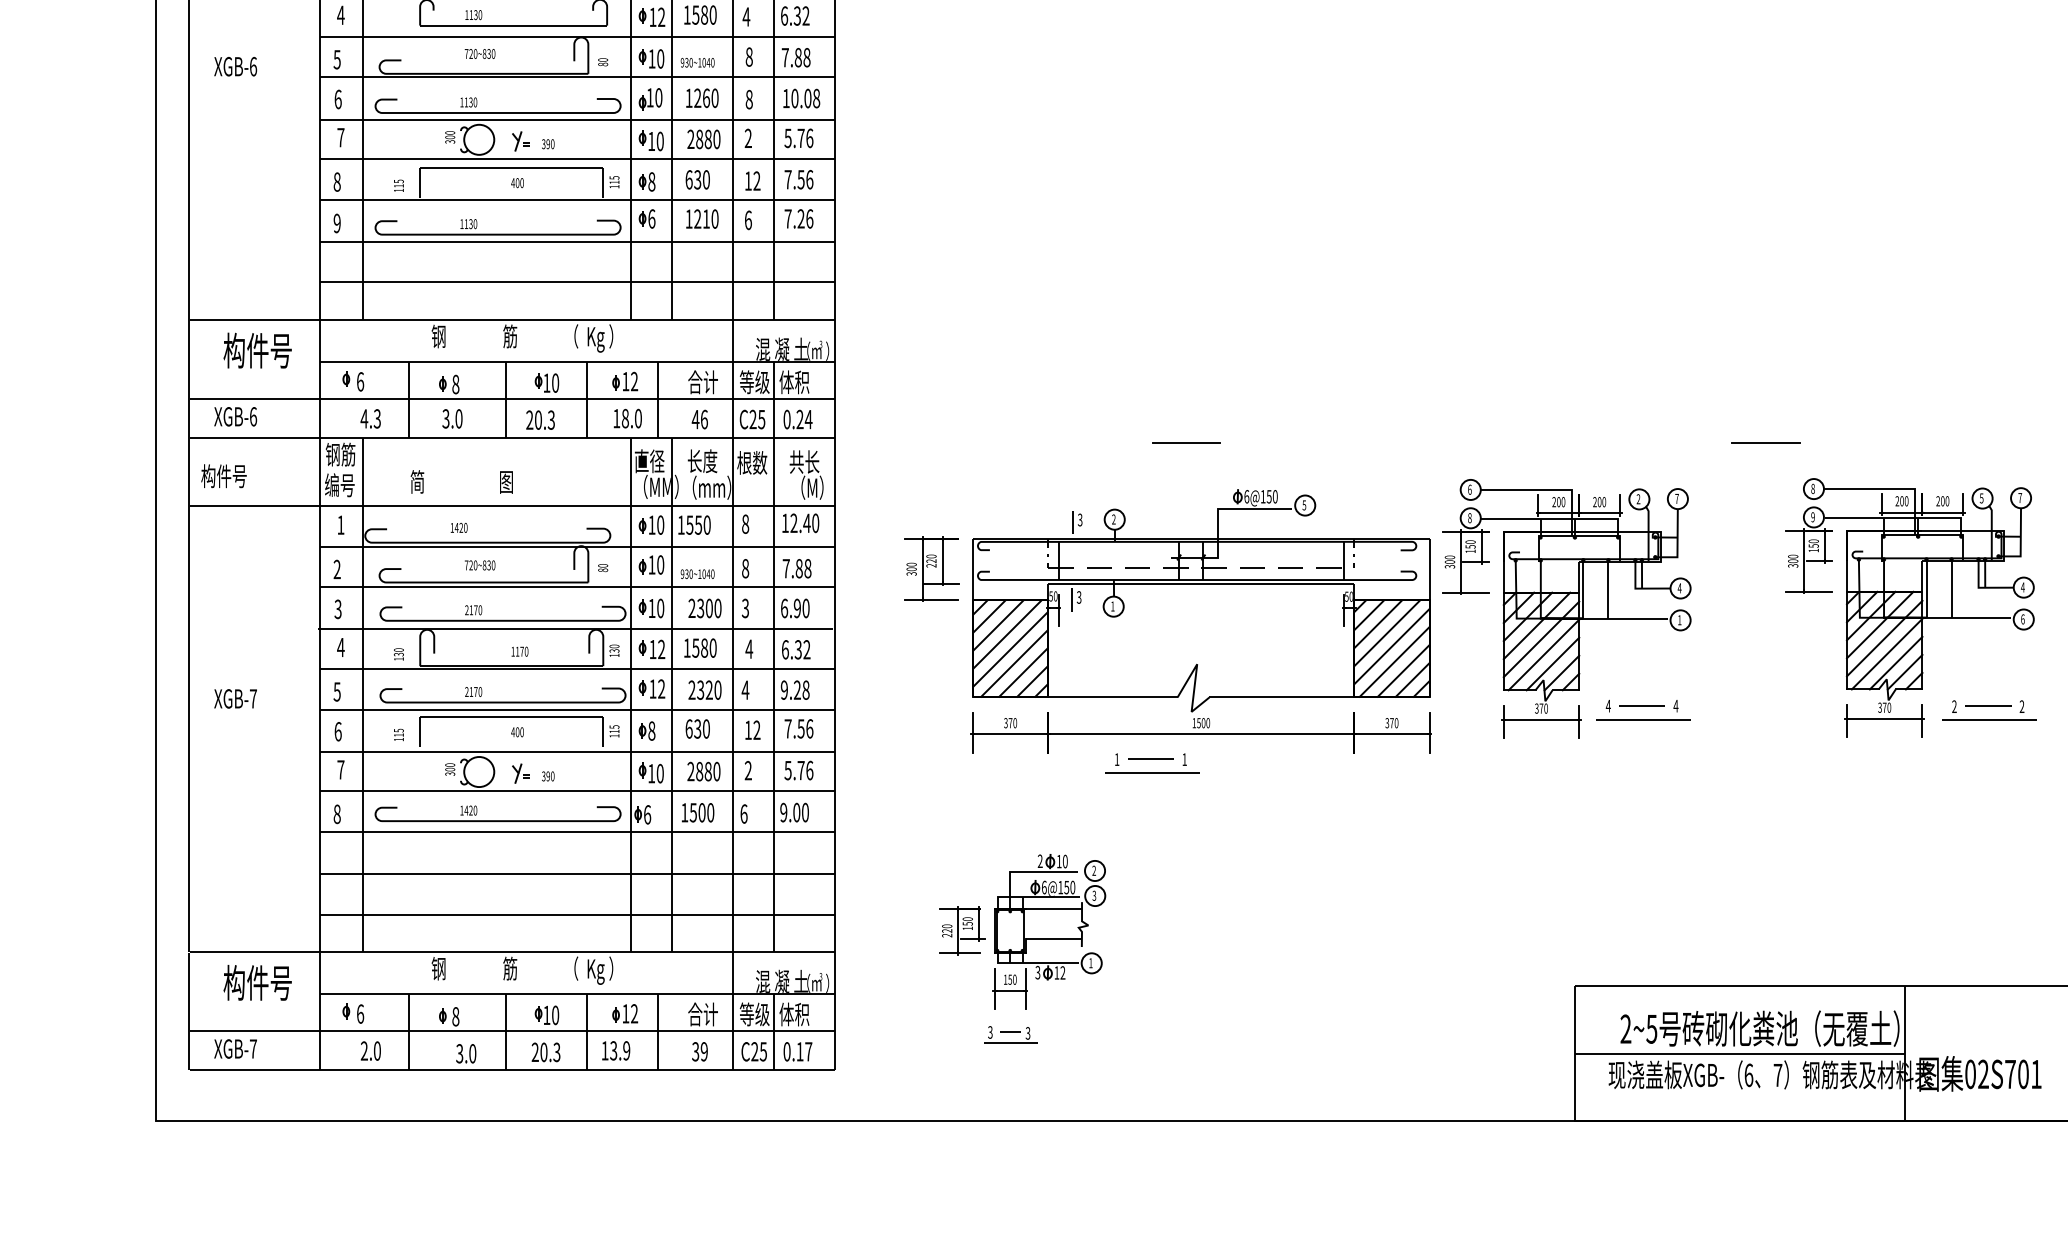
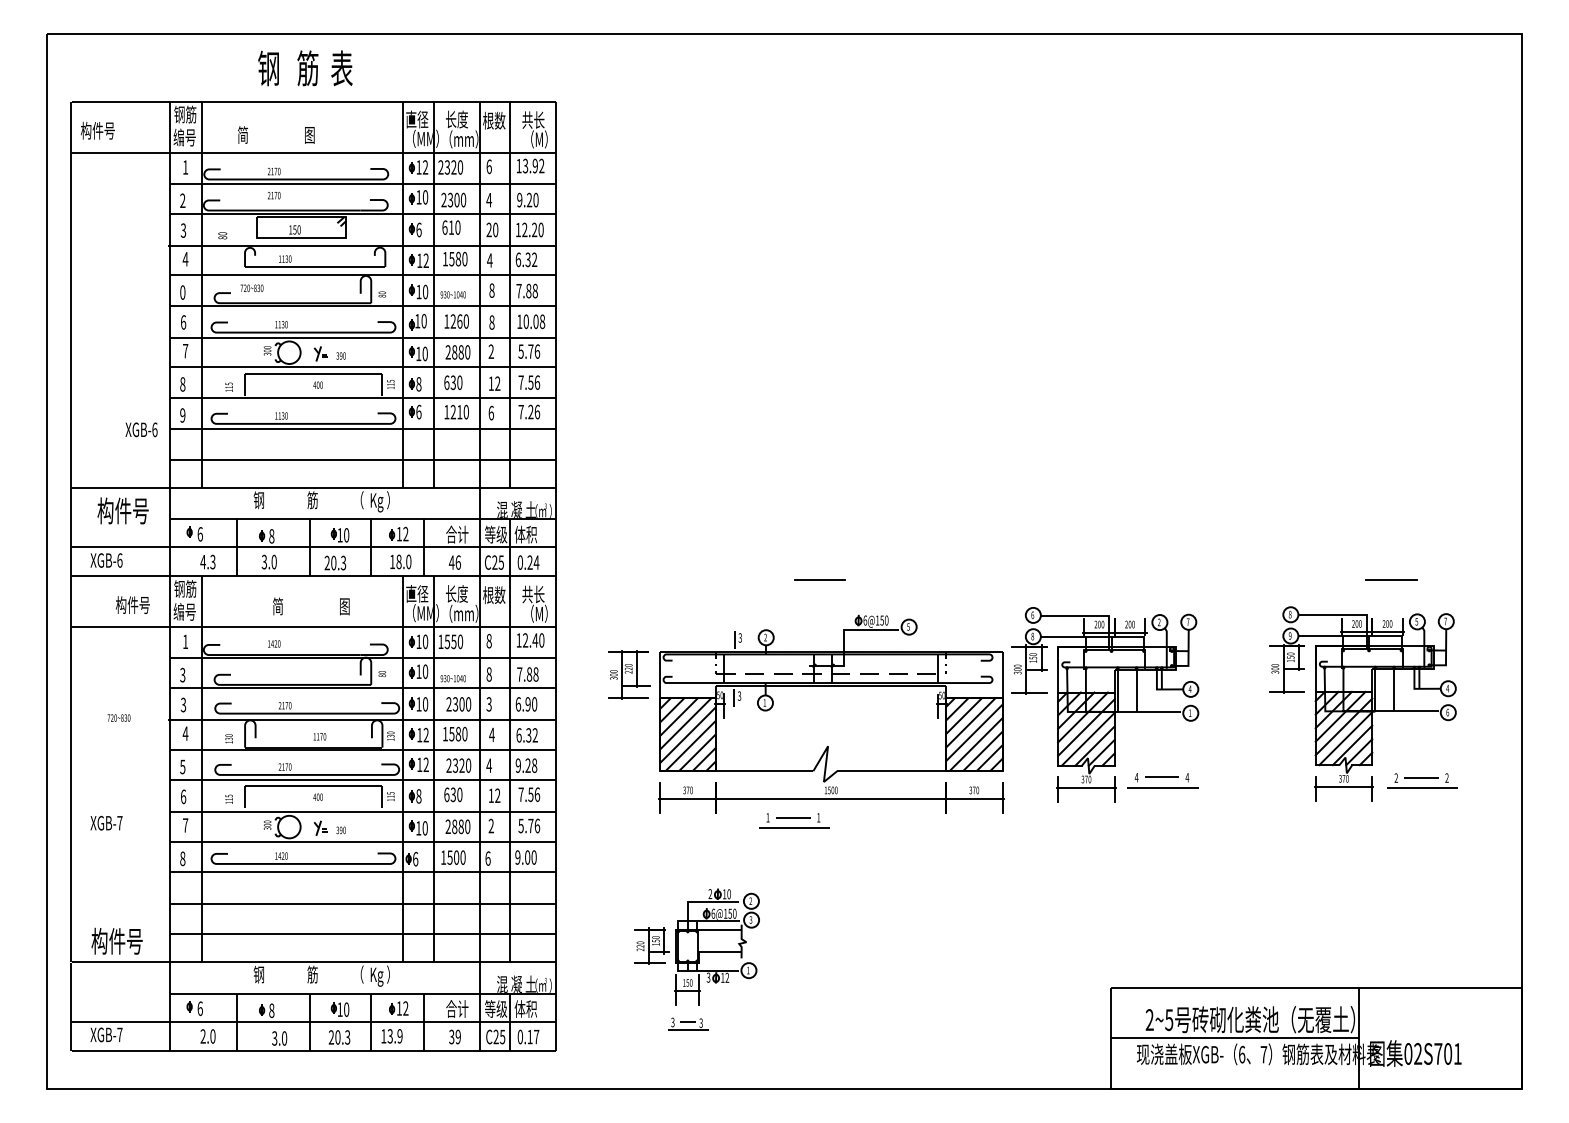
text: (479, 52) -> (251, 287), moved
text: (336, 59) -> (182, 292), 5 -> 0
text: (235, 66) -> (141, 429), moved
line: (1765, 442) -> (1391, 579), moved
text: (223, 475) -> (132, 604), moved
text: (462, 482) -> (311, 606), moved
text: (479, 564) -> (118, 717), moved
text: (336, 569) -> (182, 675), 2 -> 3
text: (235, 697) -> (106, 822), moved
text: (256, 981) -> (116, 940), moved

